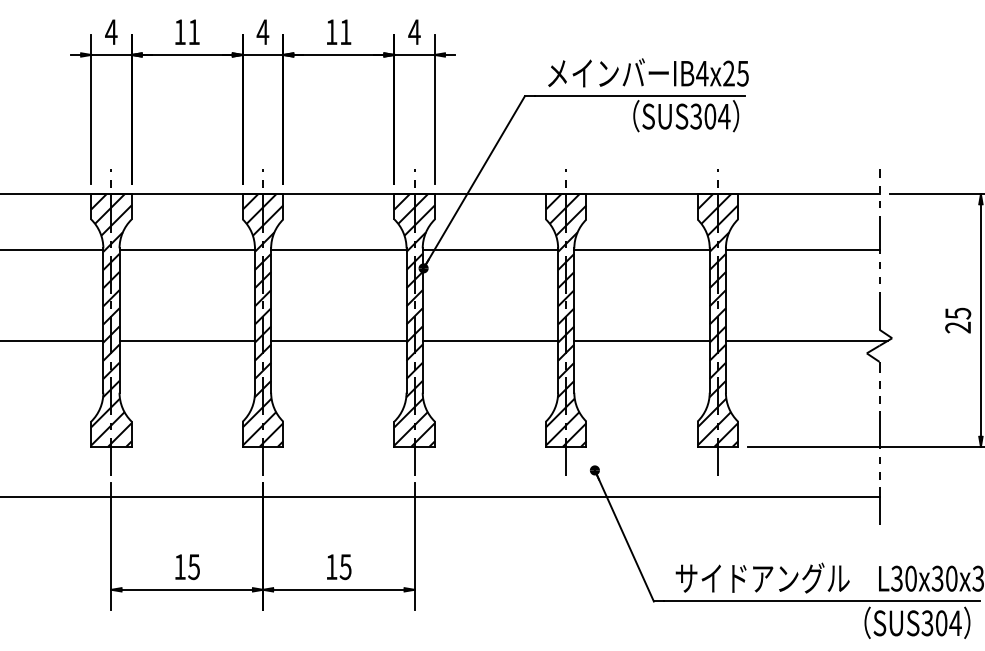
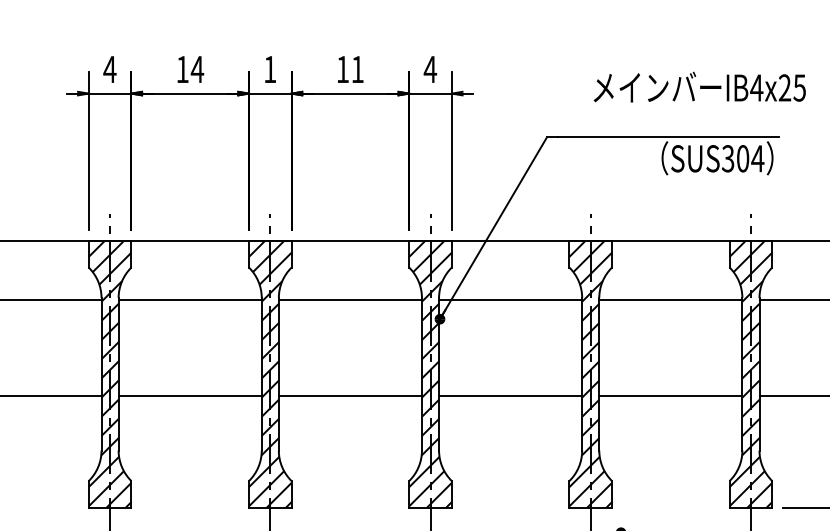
text: (193, 31) -> (196, 68), 11 -> 14
text: (262, 31) -> (269, 68), 4 -> 1
text: (648, 72) -> (699, 86), moved

